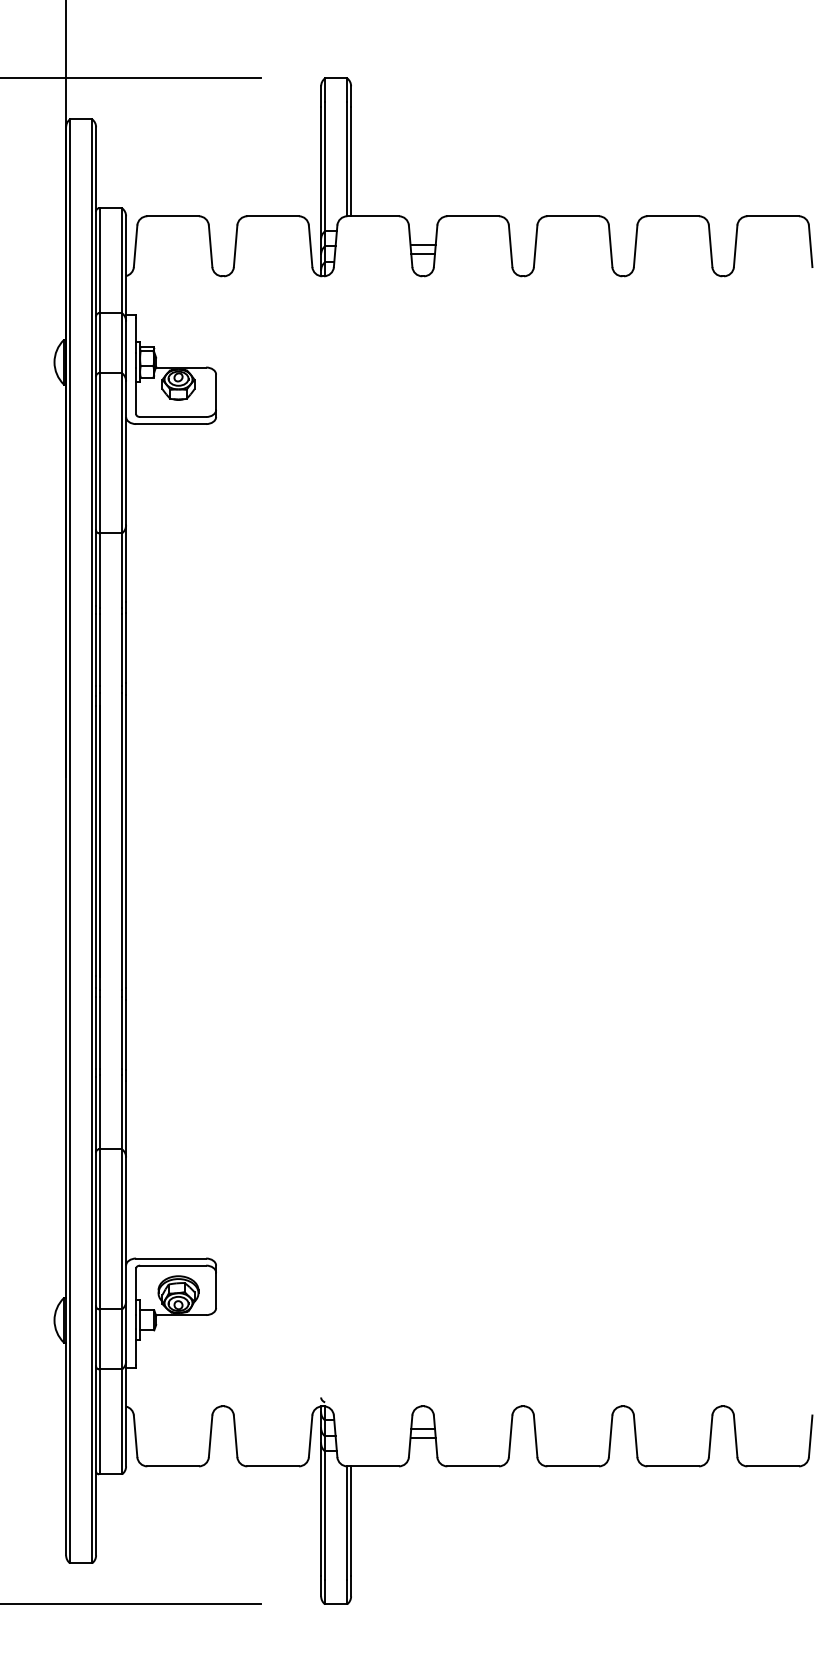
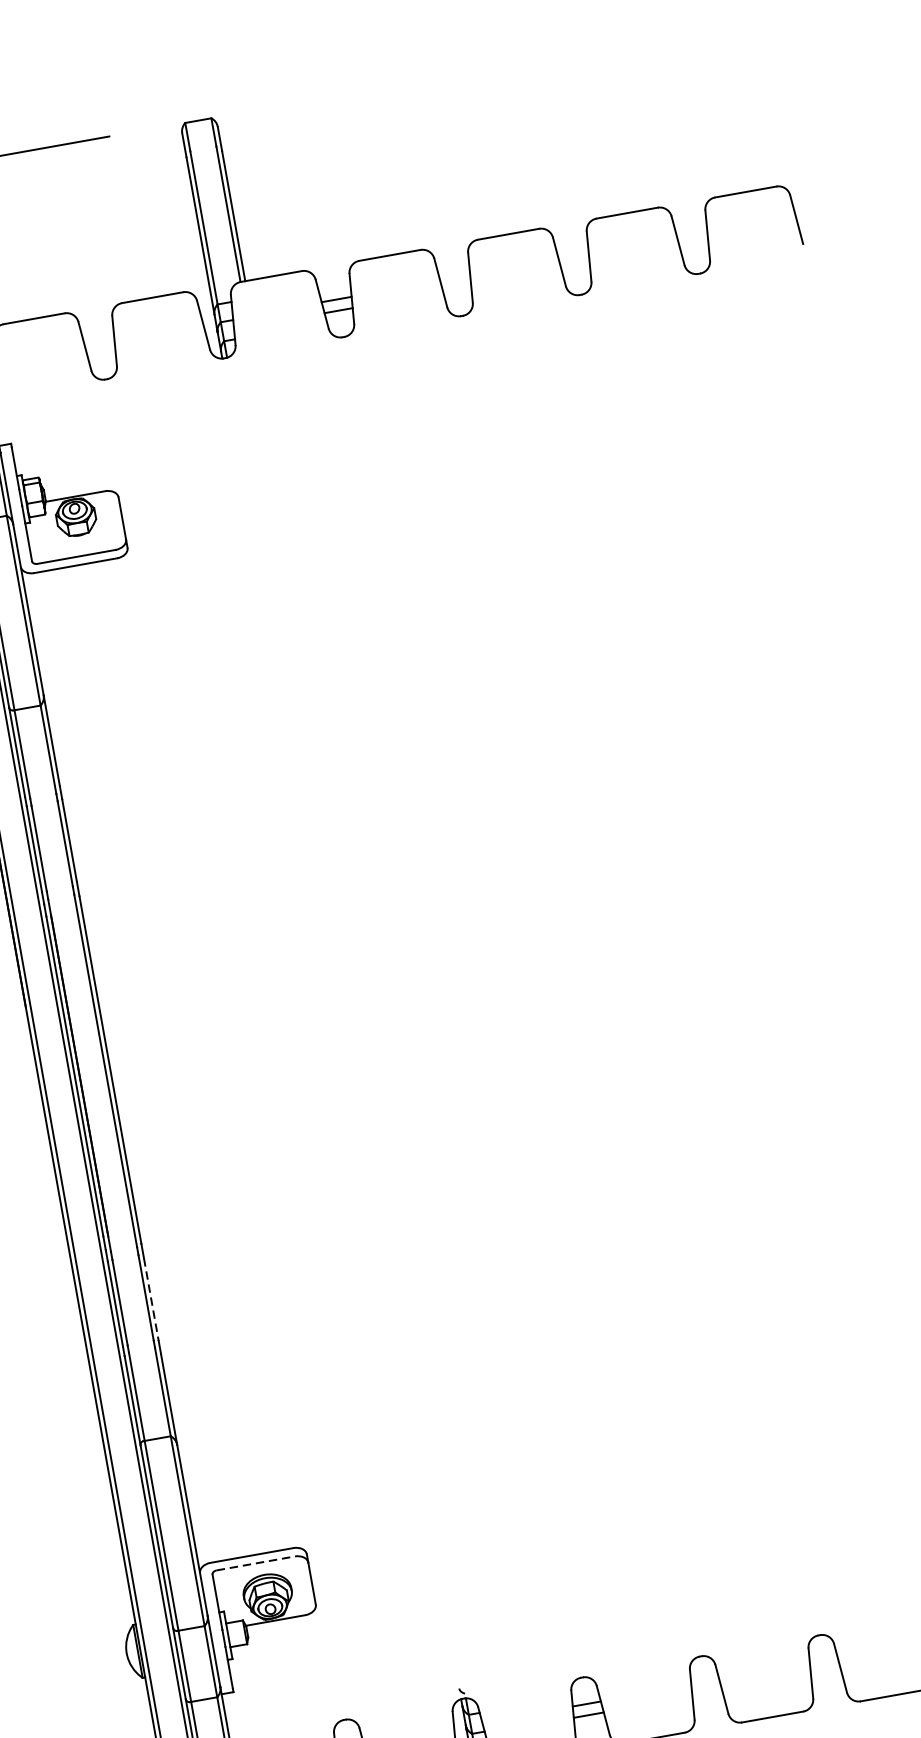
line: (126, 1034) -> (151, 1299), solid -> dashed
line: (173, 1265) -> (256, 1563), solid -> dashed

